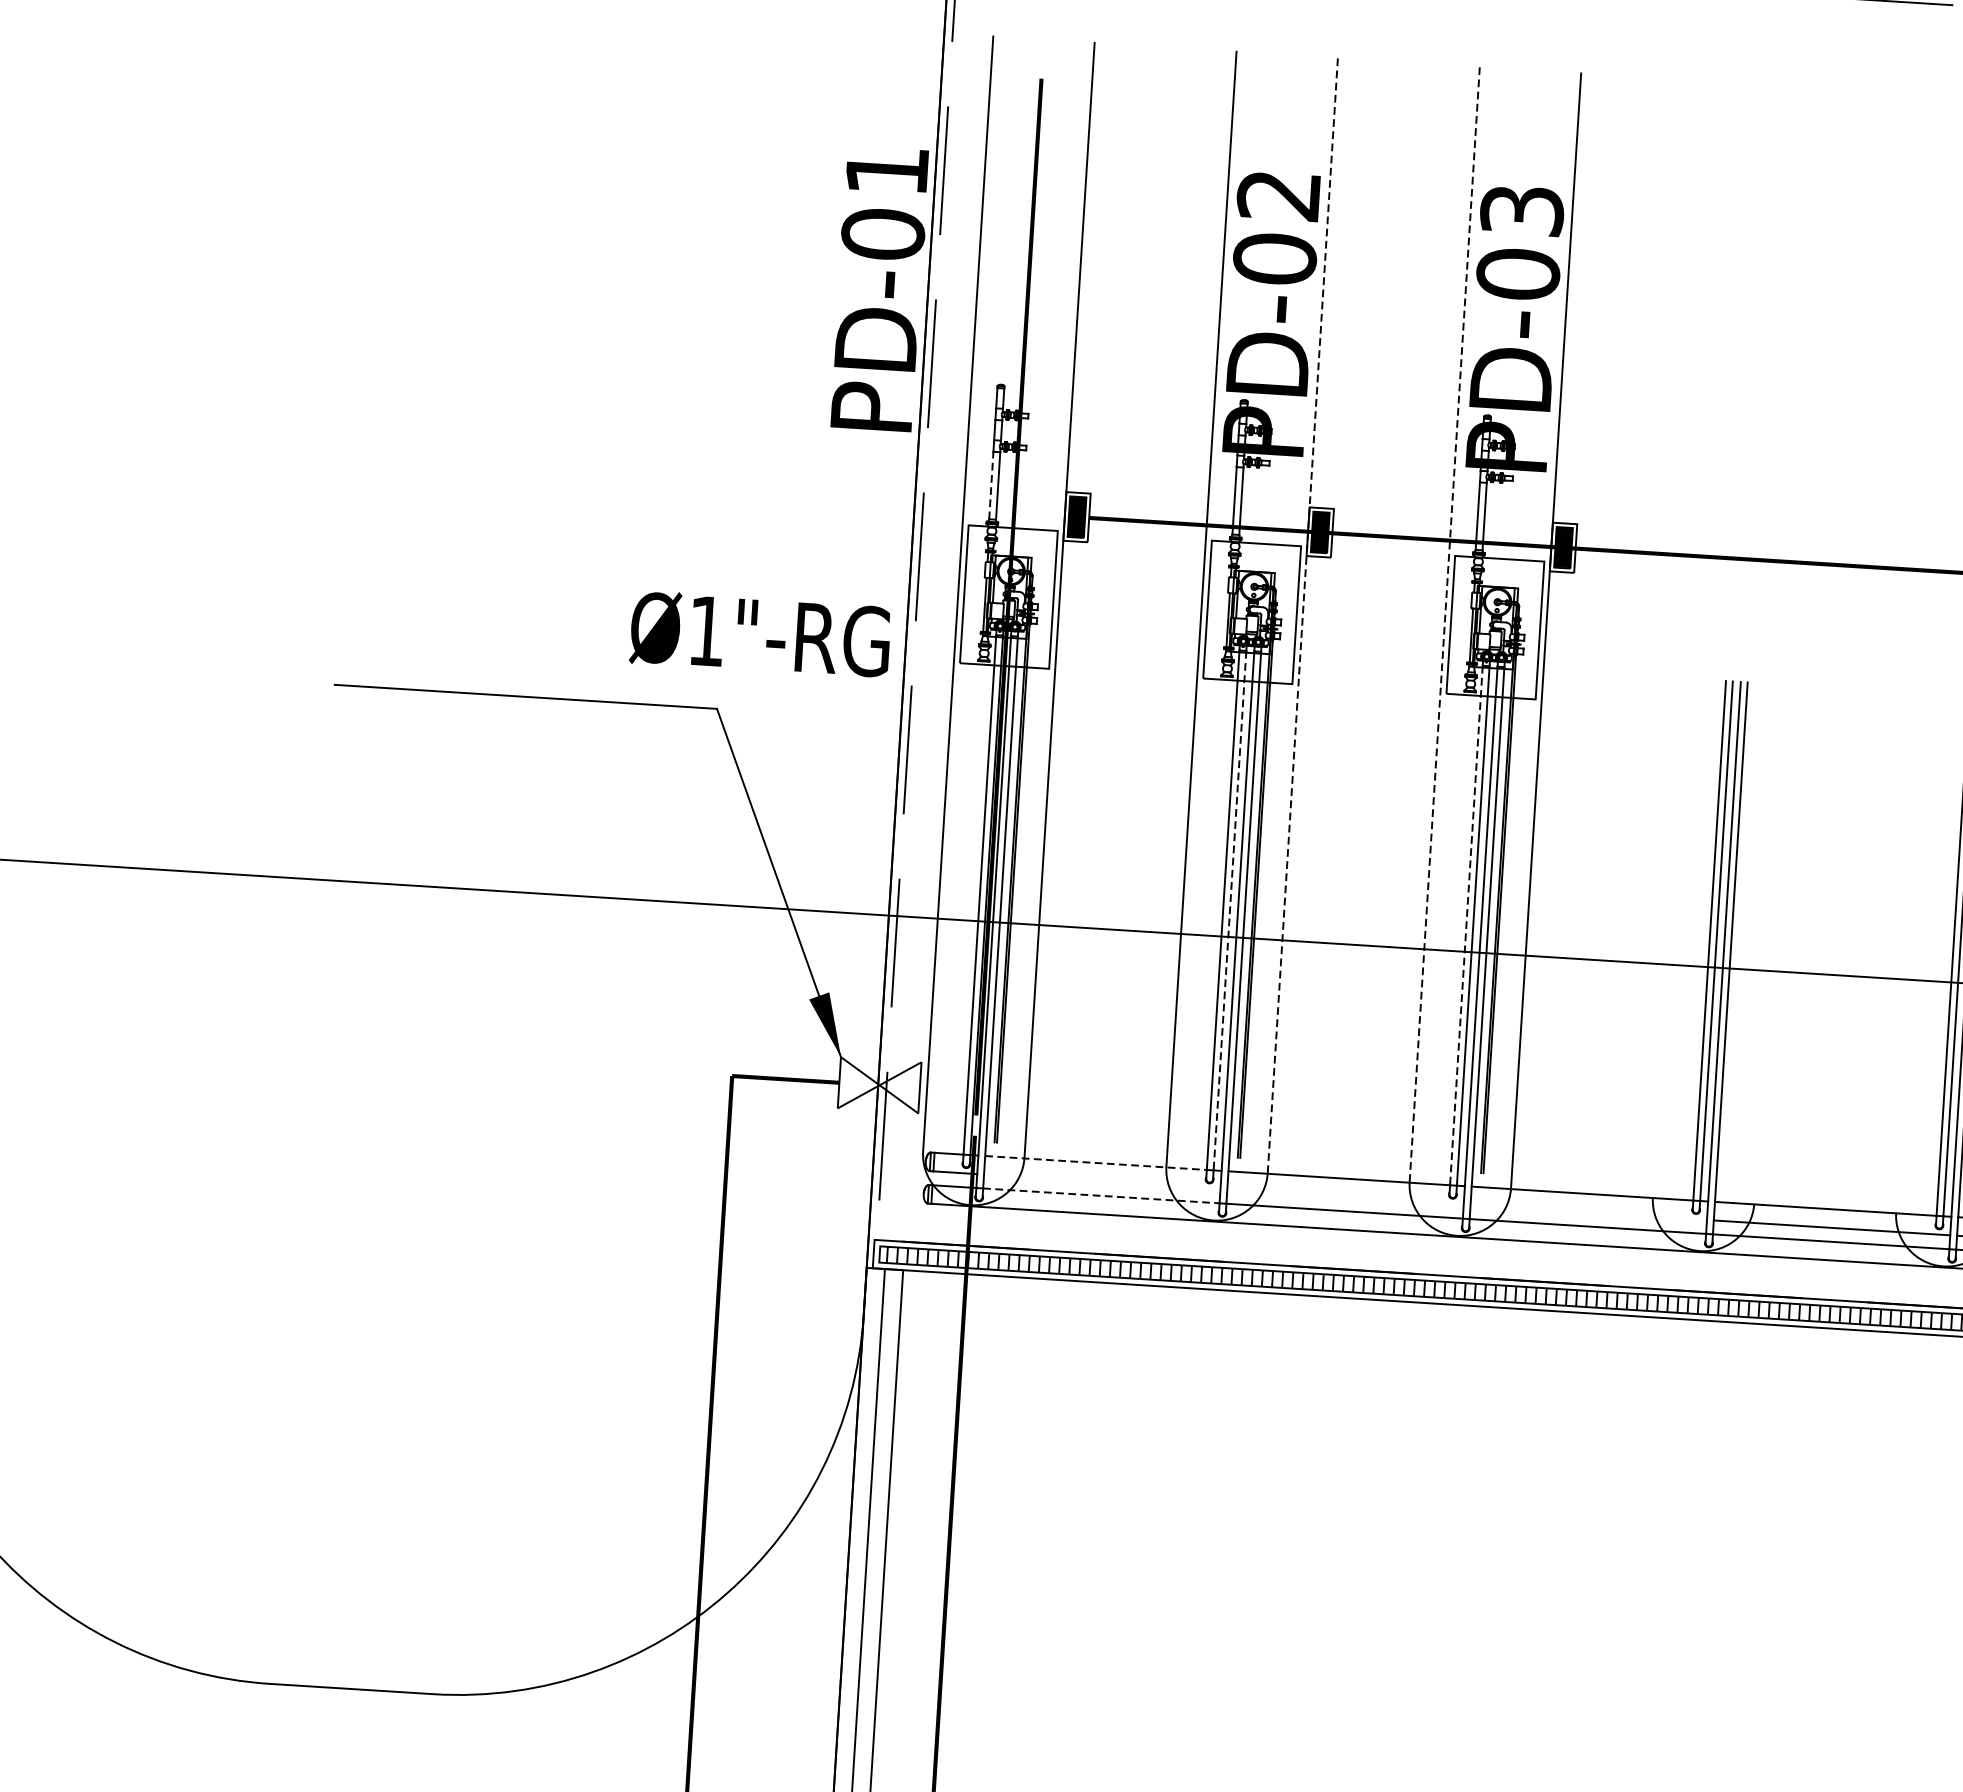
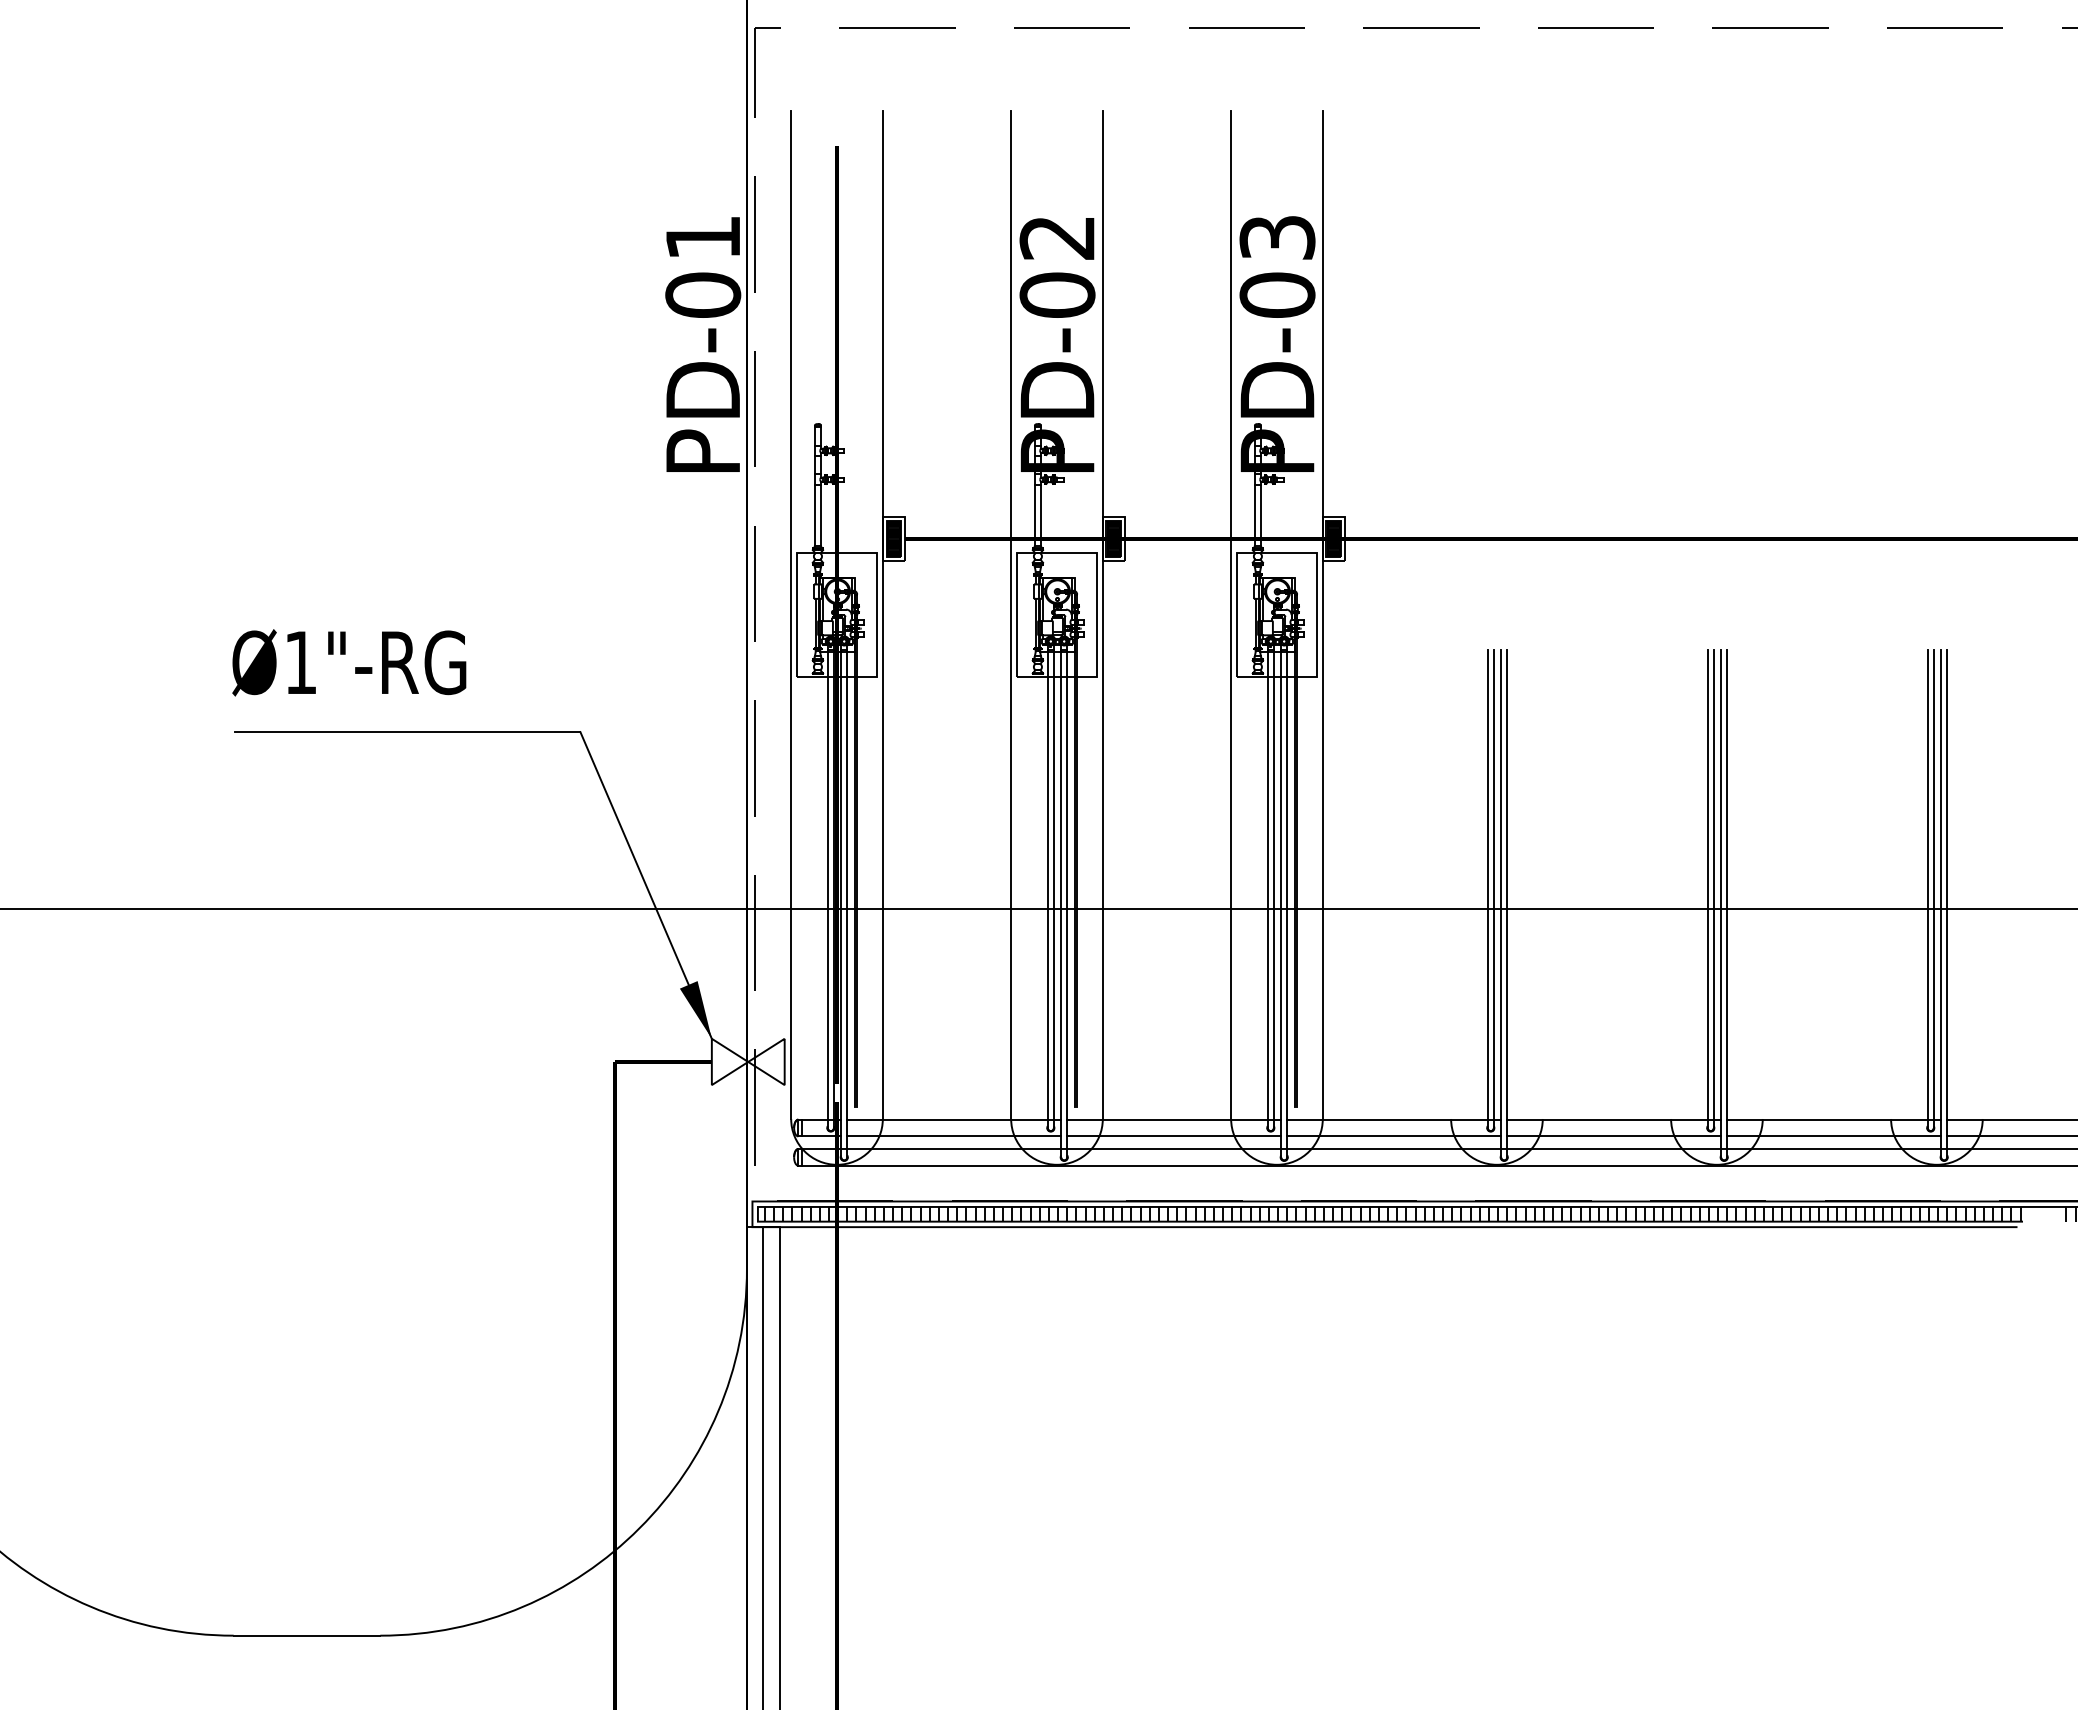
line: (990, 484) -> (814, 514), dashed -> solid
line: (1302, 615) -> (1102, 614), dashed -> solid
line: (1445, 624) -> (1231, 614), dashed -> solid
text: (760, 634) -> (349, 662), moved
line: (1229, 910) -> (1053, 884), dashed -> solid
line: (1466, 925) -> (1267, 884), dashed -> solid
line: (1097, 1162) -> (948, 1119), dashed -> solid
line: (1102, 1182) -> (954, 1136), added
line: (1101, 1195) -> (954, 1148), dashed -> solid
line: (1345, 1197) -> (1174, 1136), added
line: (1589, 1212) -> (1394, 1136), added

